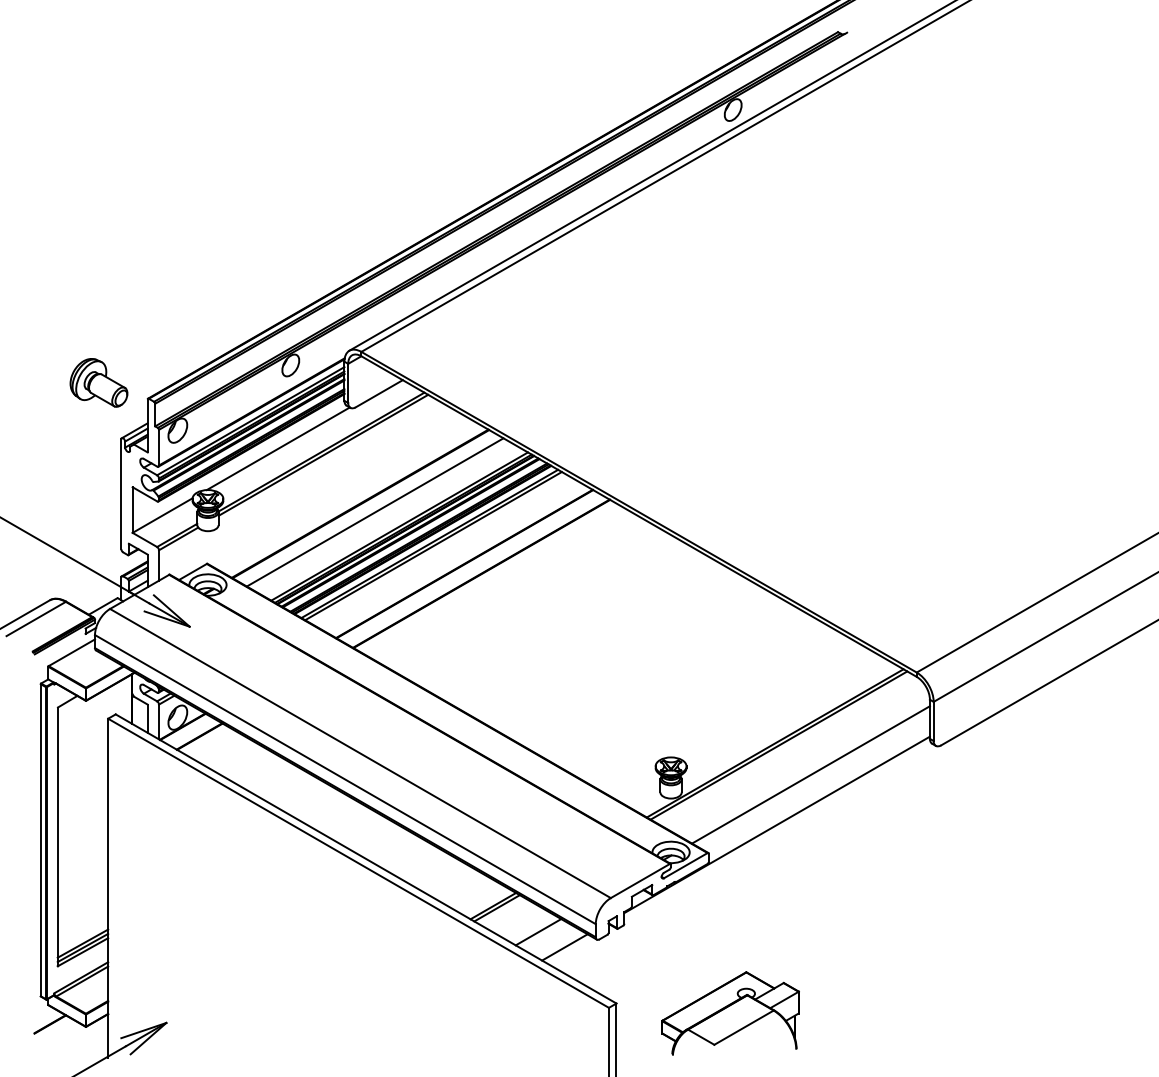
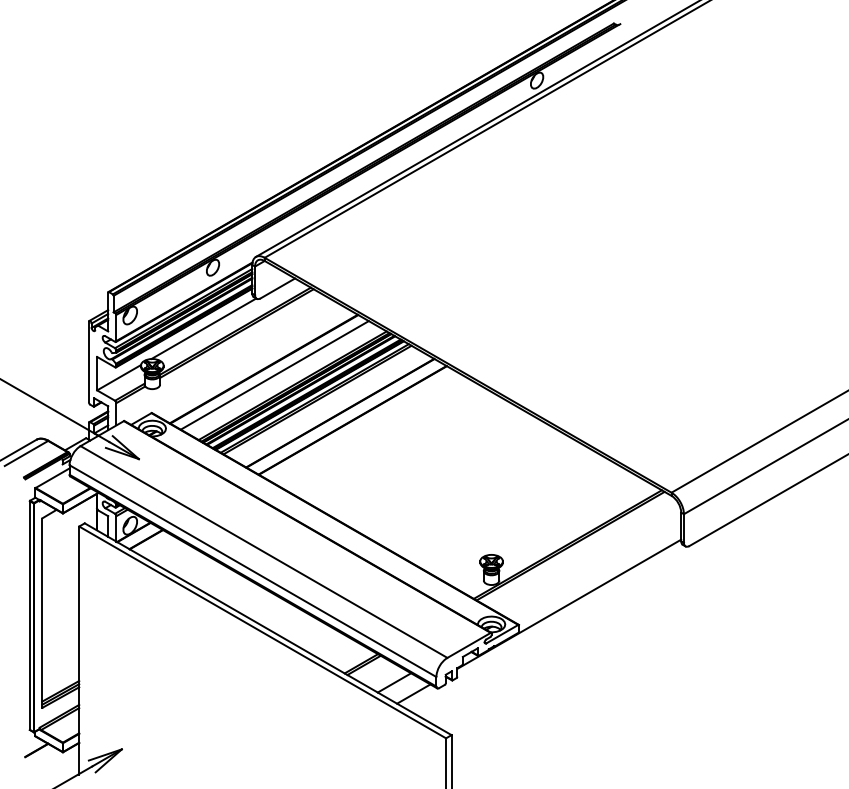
part: (98, 382) -> (72, 280), removed
line: (810, 774) -> (593, 567), removed
part: (731, 1013) -> (535, 742), removed

